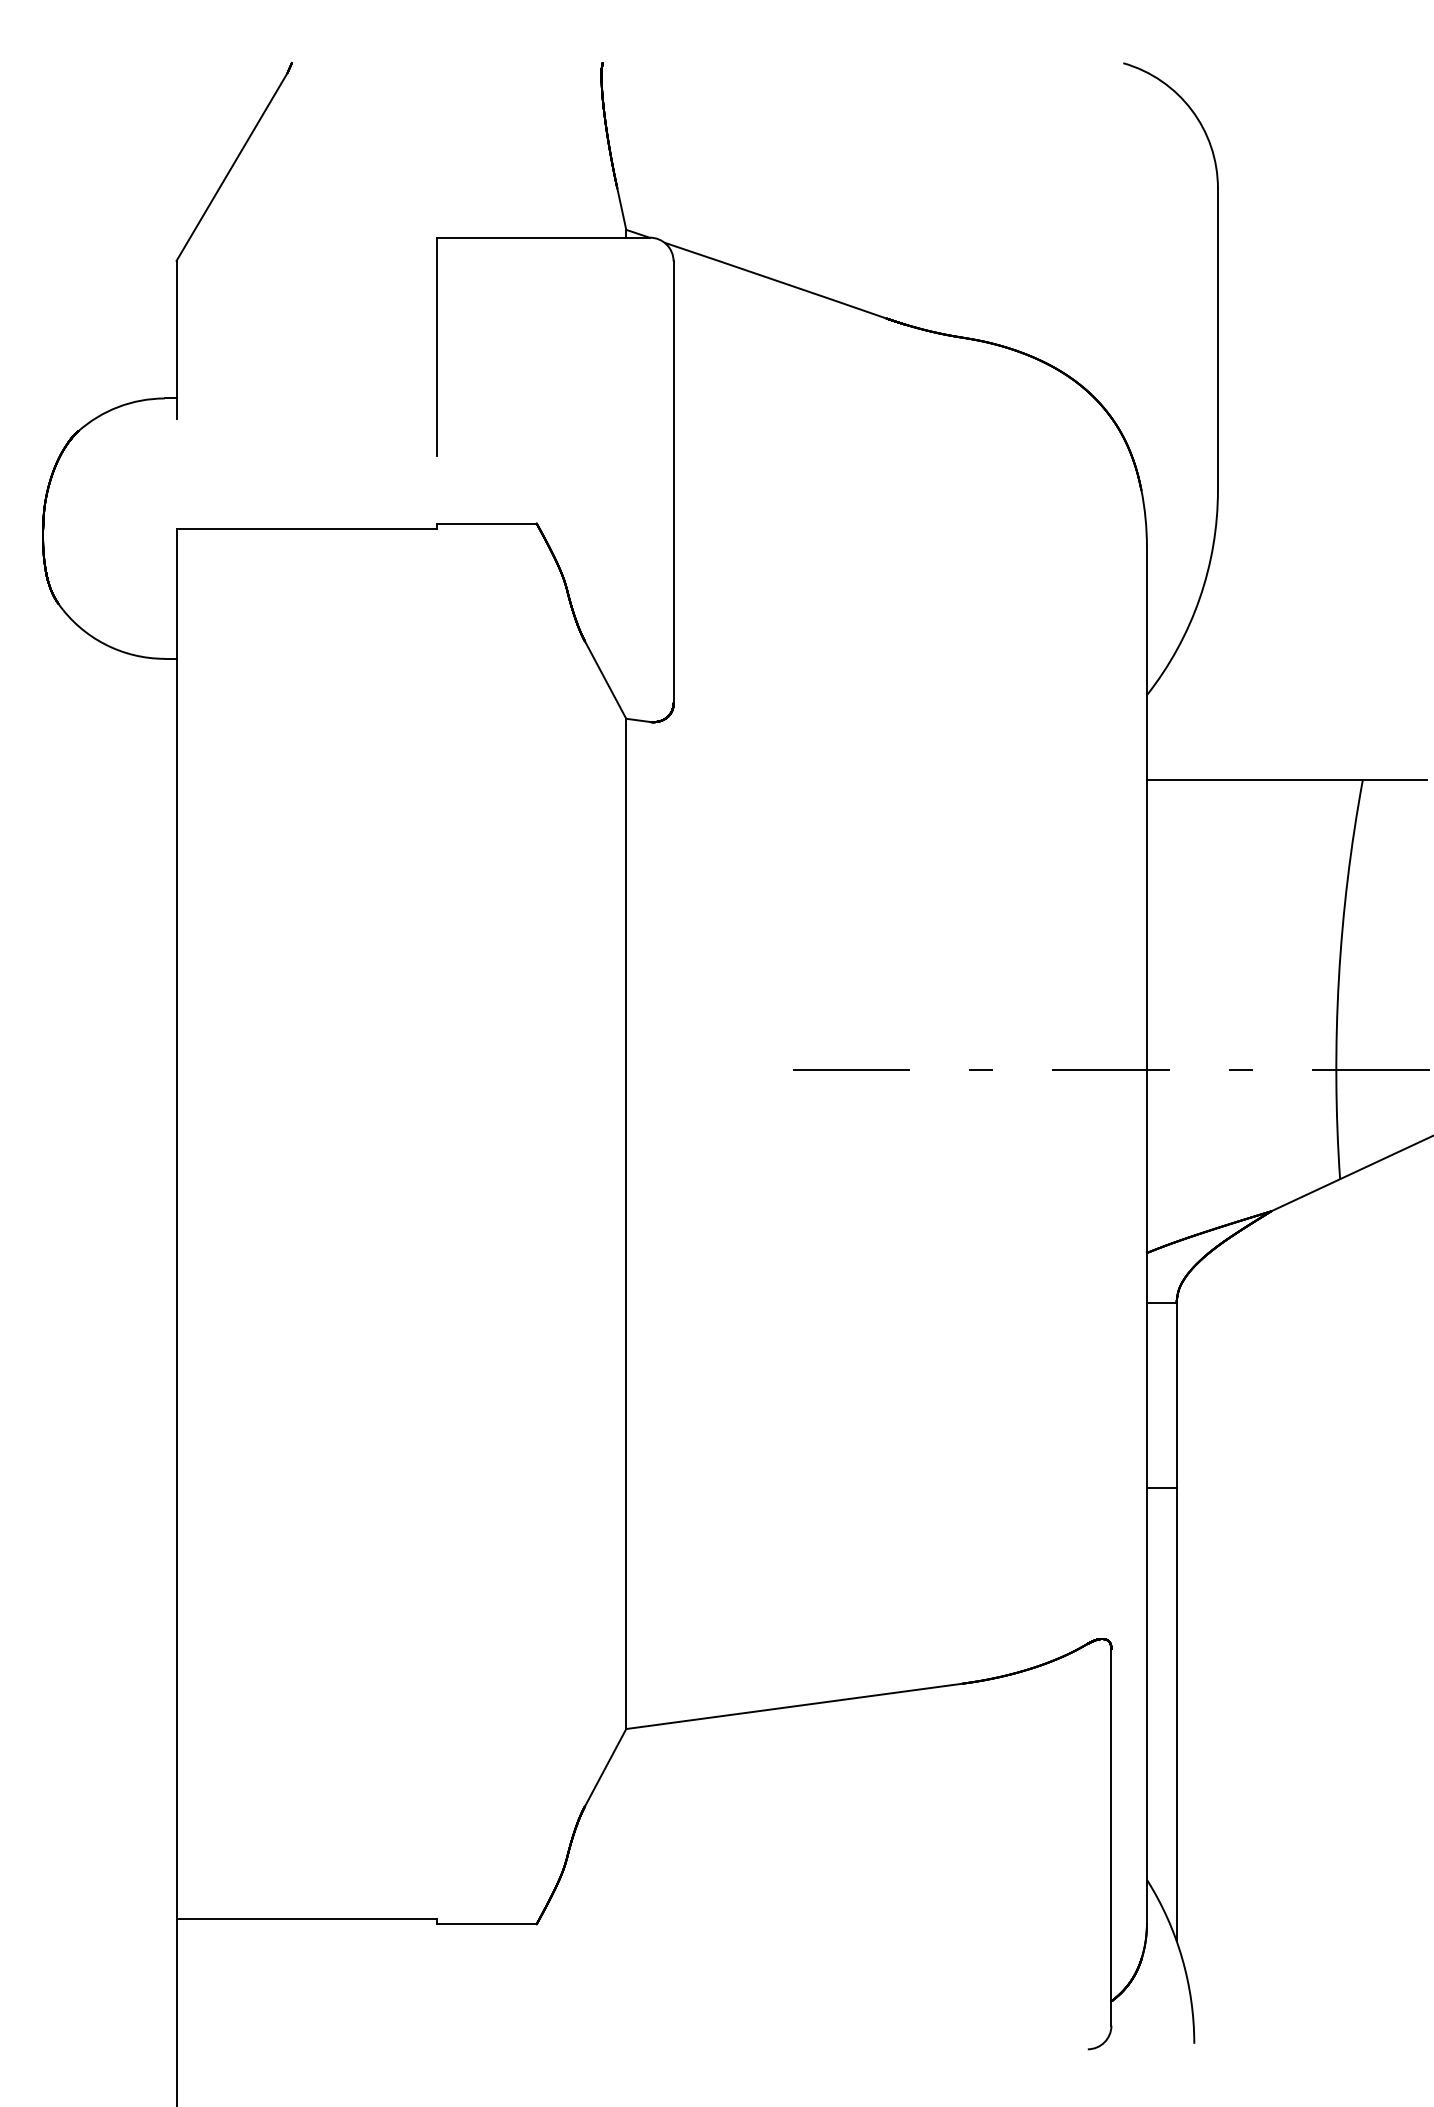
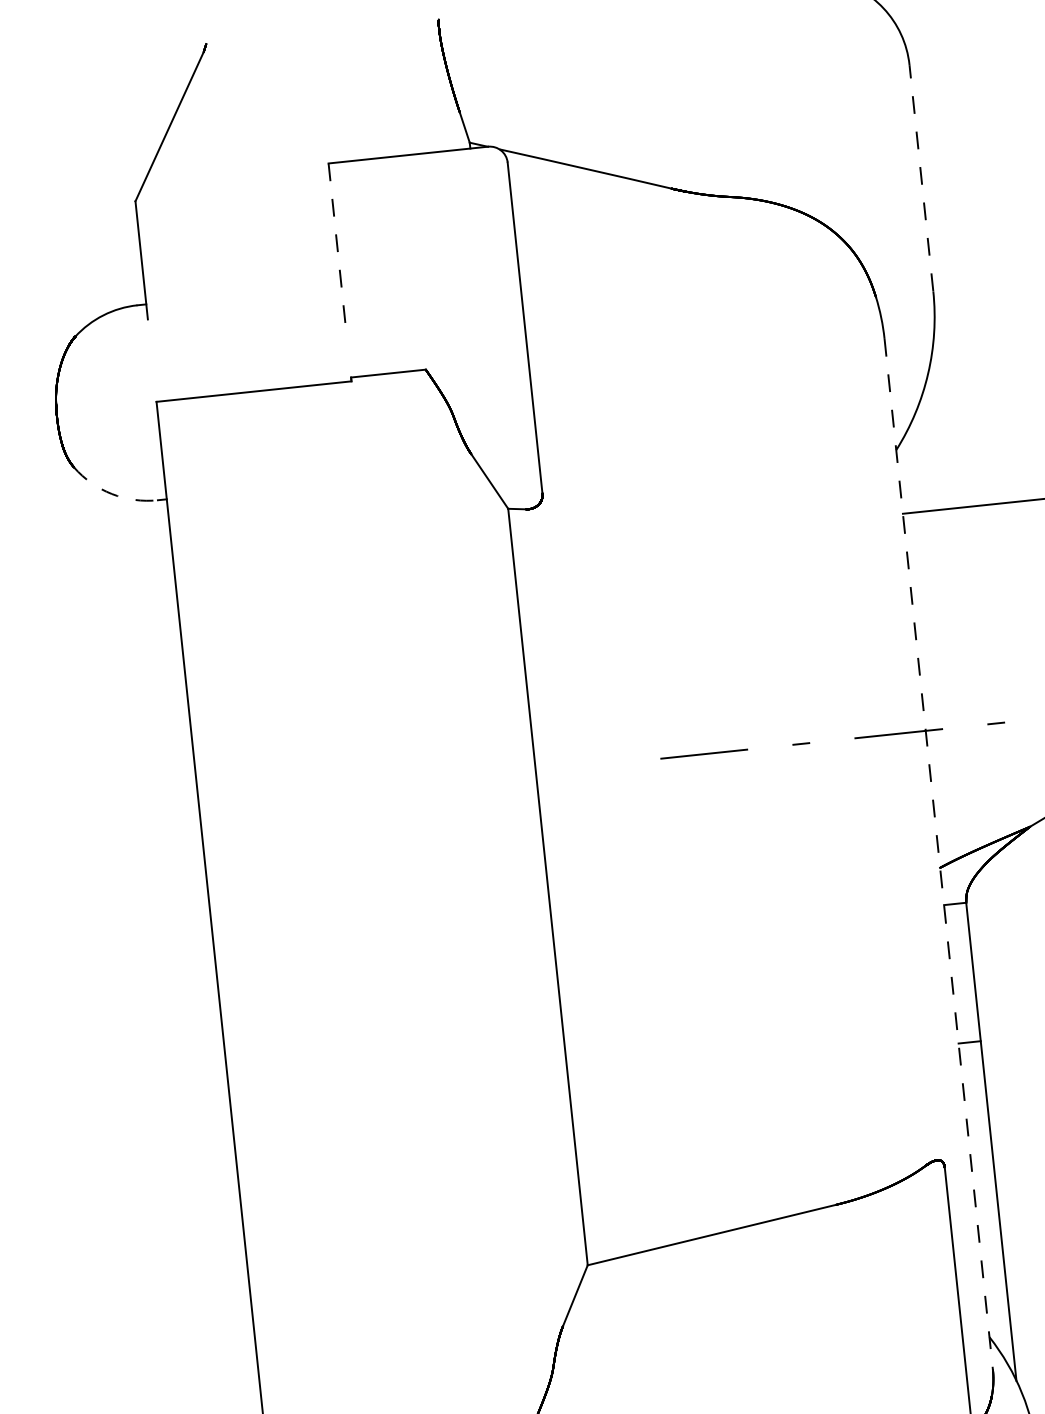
line: (1217, 339) -> (921, 178), solid -> dashed
line: (436, 347) -> (336, 245), solid -> dashed
arc: (104, 644) -> (111, 494), solid -> dashed
line: (1146, 1235) -> (938, 854), solid -> dashed

